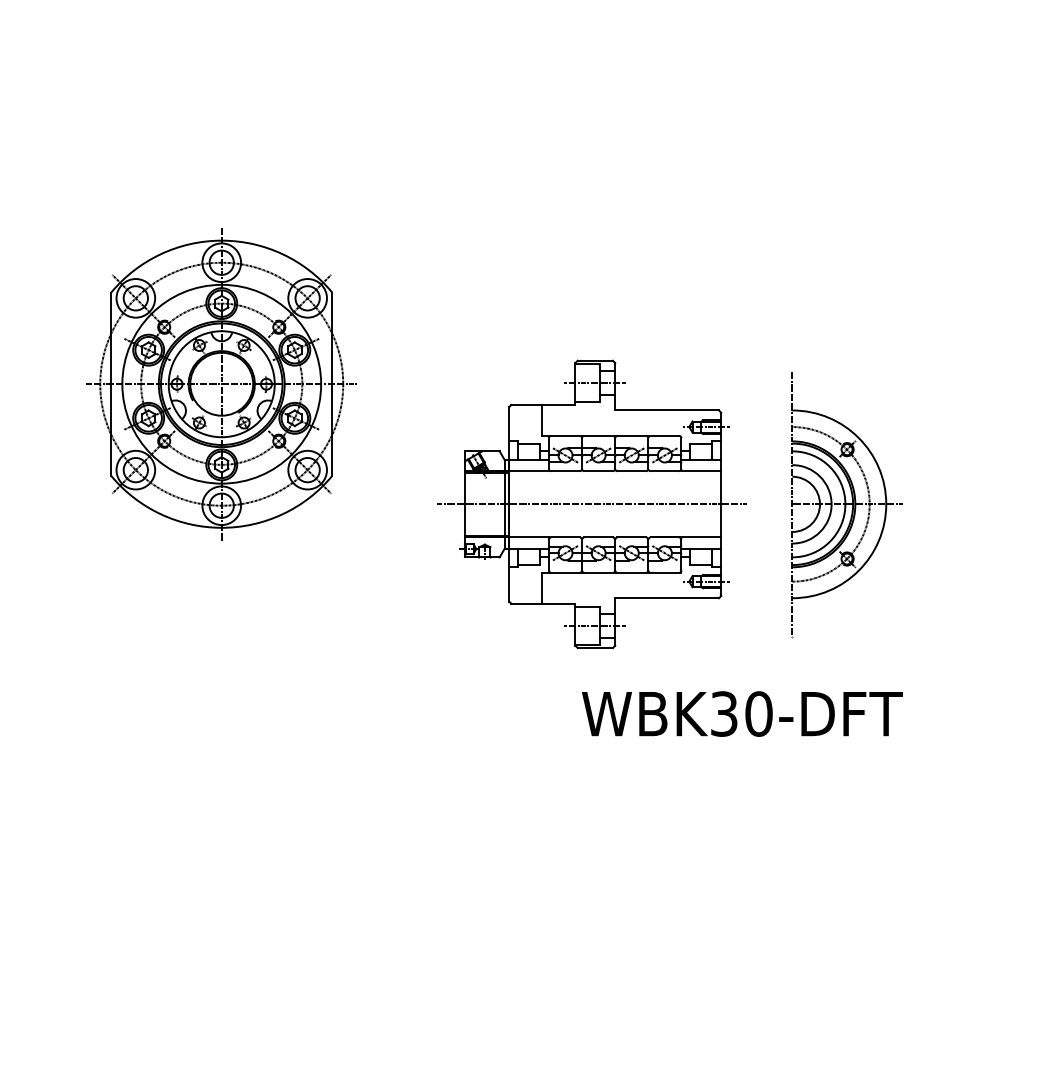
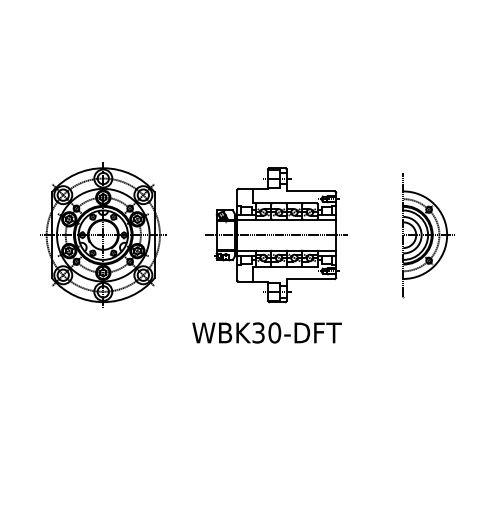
part: (222, 382) -> (103, 234), moved
part: (846, 504) -> (428, 235), moved
text: (741, 713) -> (266, 332), moved

